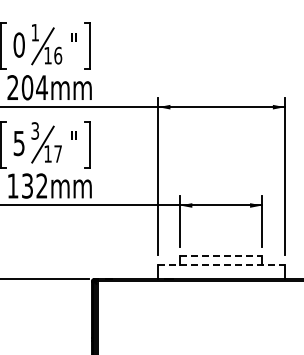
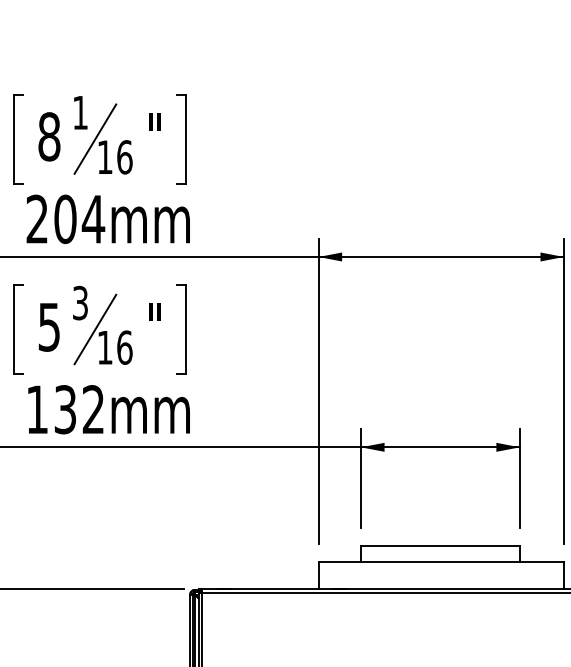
text: (18, 44) -> (47, 135), 0 -> 8
text: (58, 153) -> (125, 346), 17 -> 16
line: (221, 256) -> (441, 546), dashed -> solid
line: (222, 264) -> (442, 561), dashed -> solid

